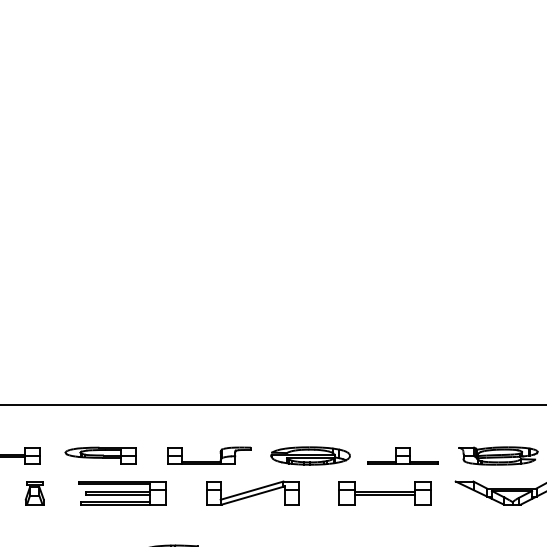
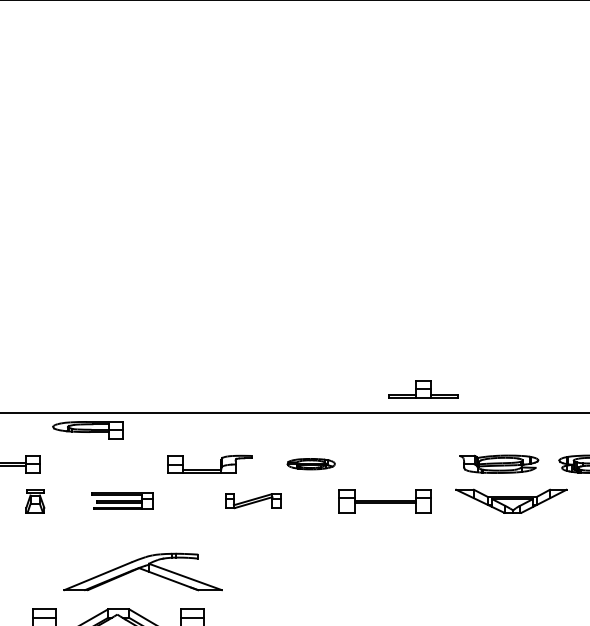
part: (310, 455) -> (311, 463), size x0.6
part: (99, 456) -> (87, 430), moved
part: (402, 456) -> (423, 389), moved
part: (251, 492) -> (252, 500), size x0.6
part: (121, 493) -> (122, 501), size x0.7

